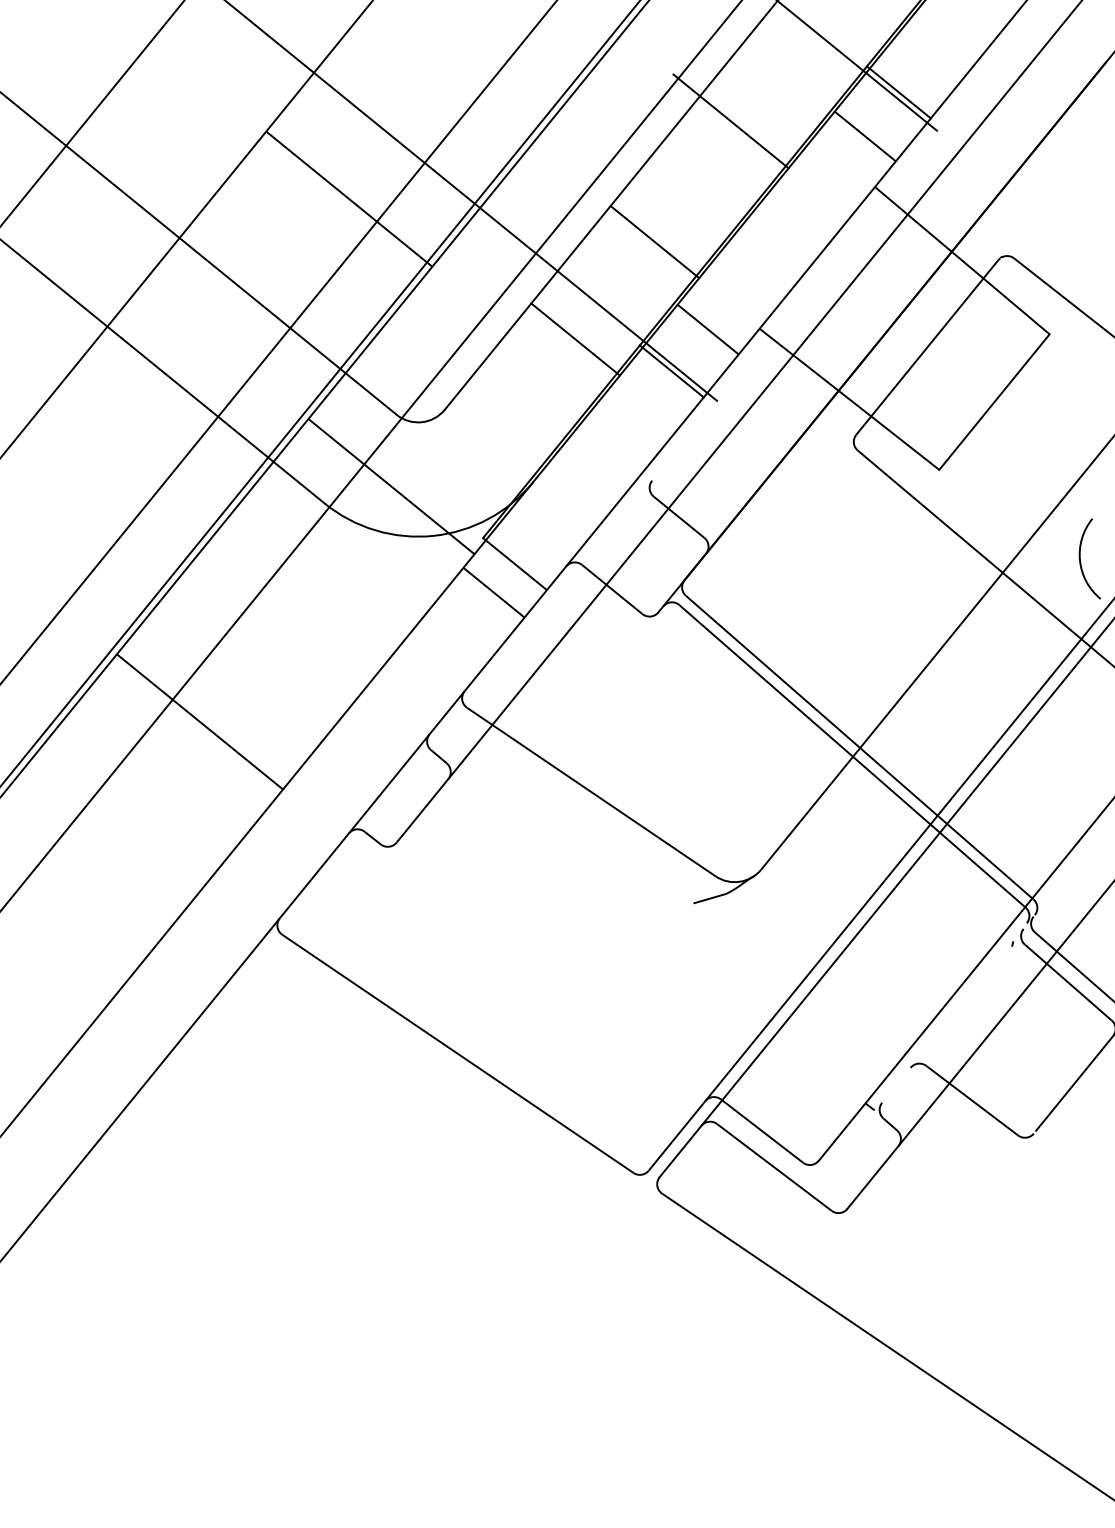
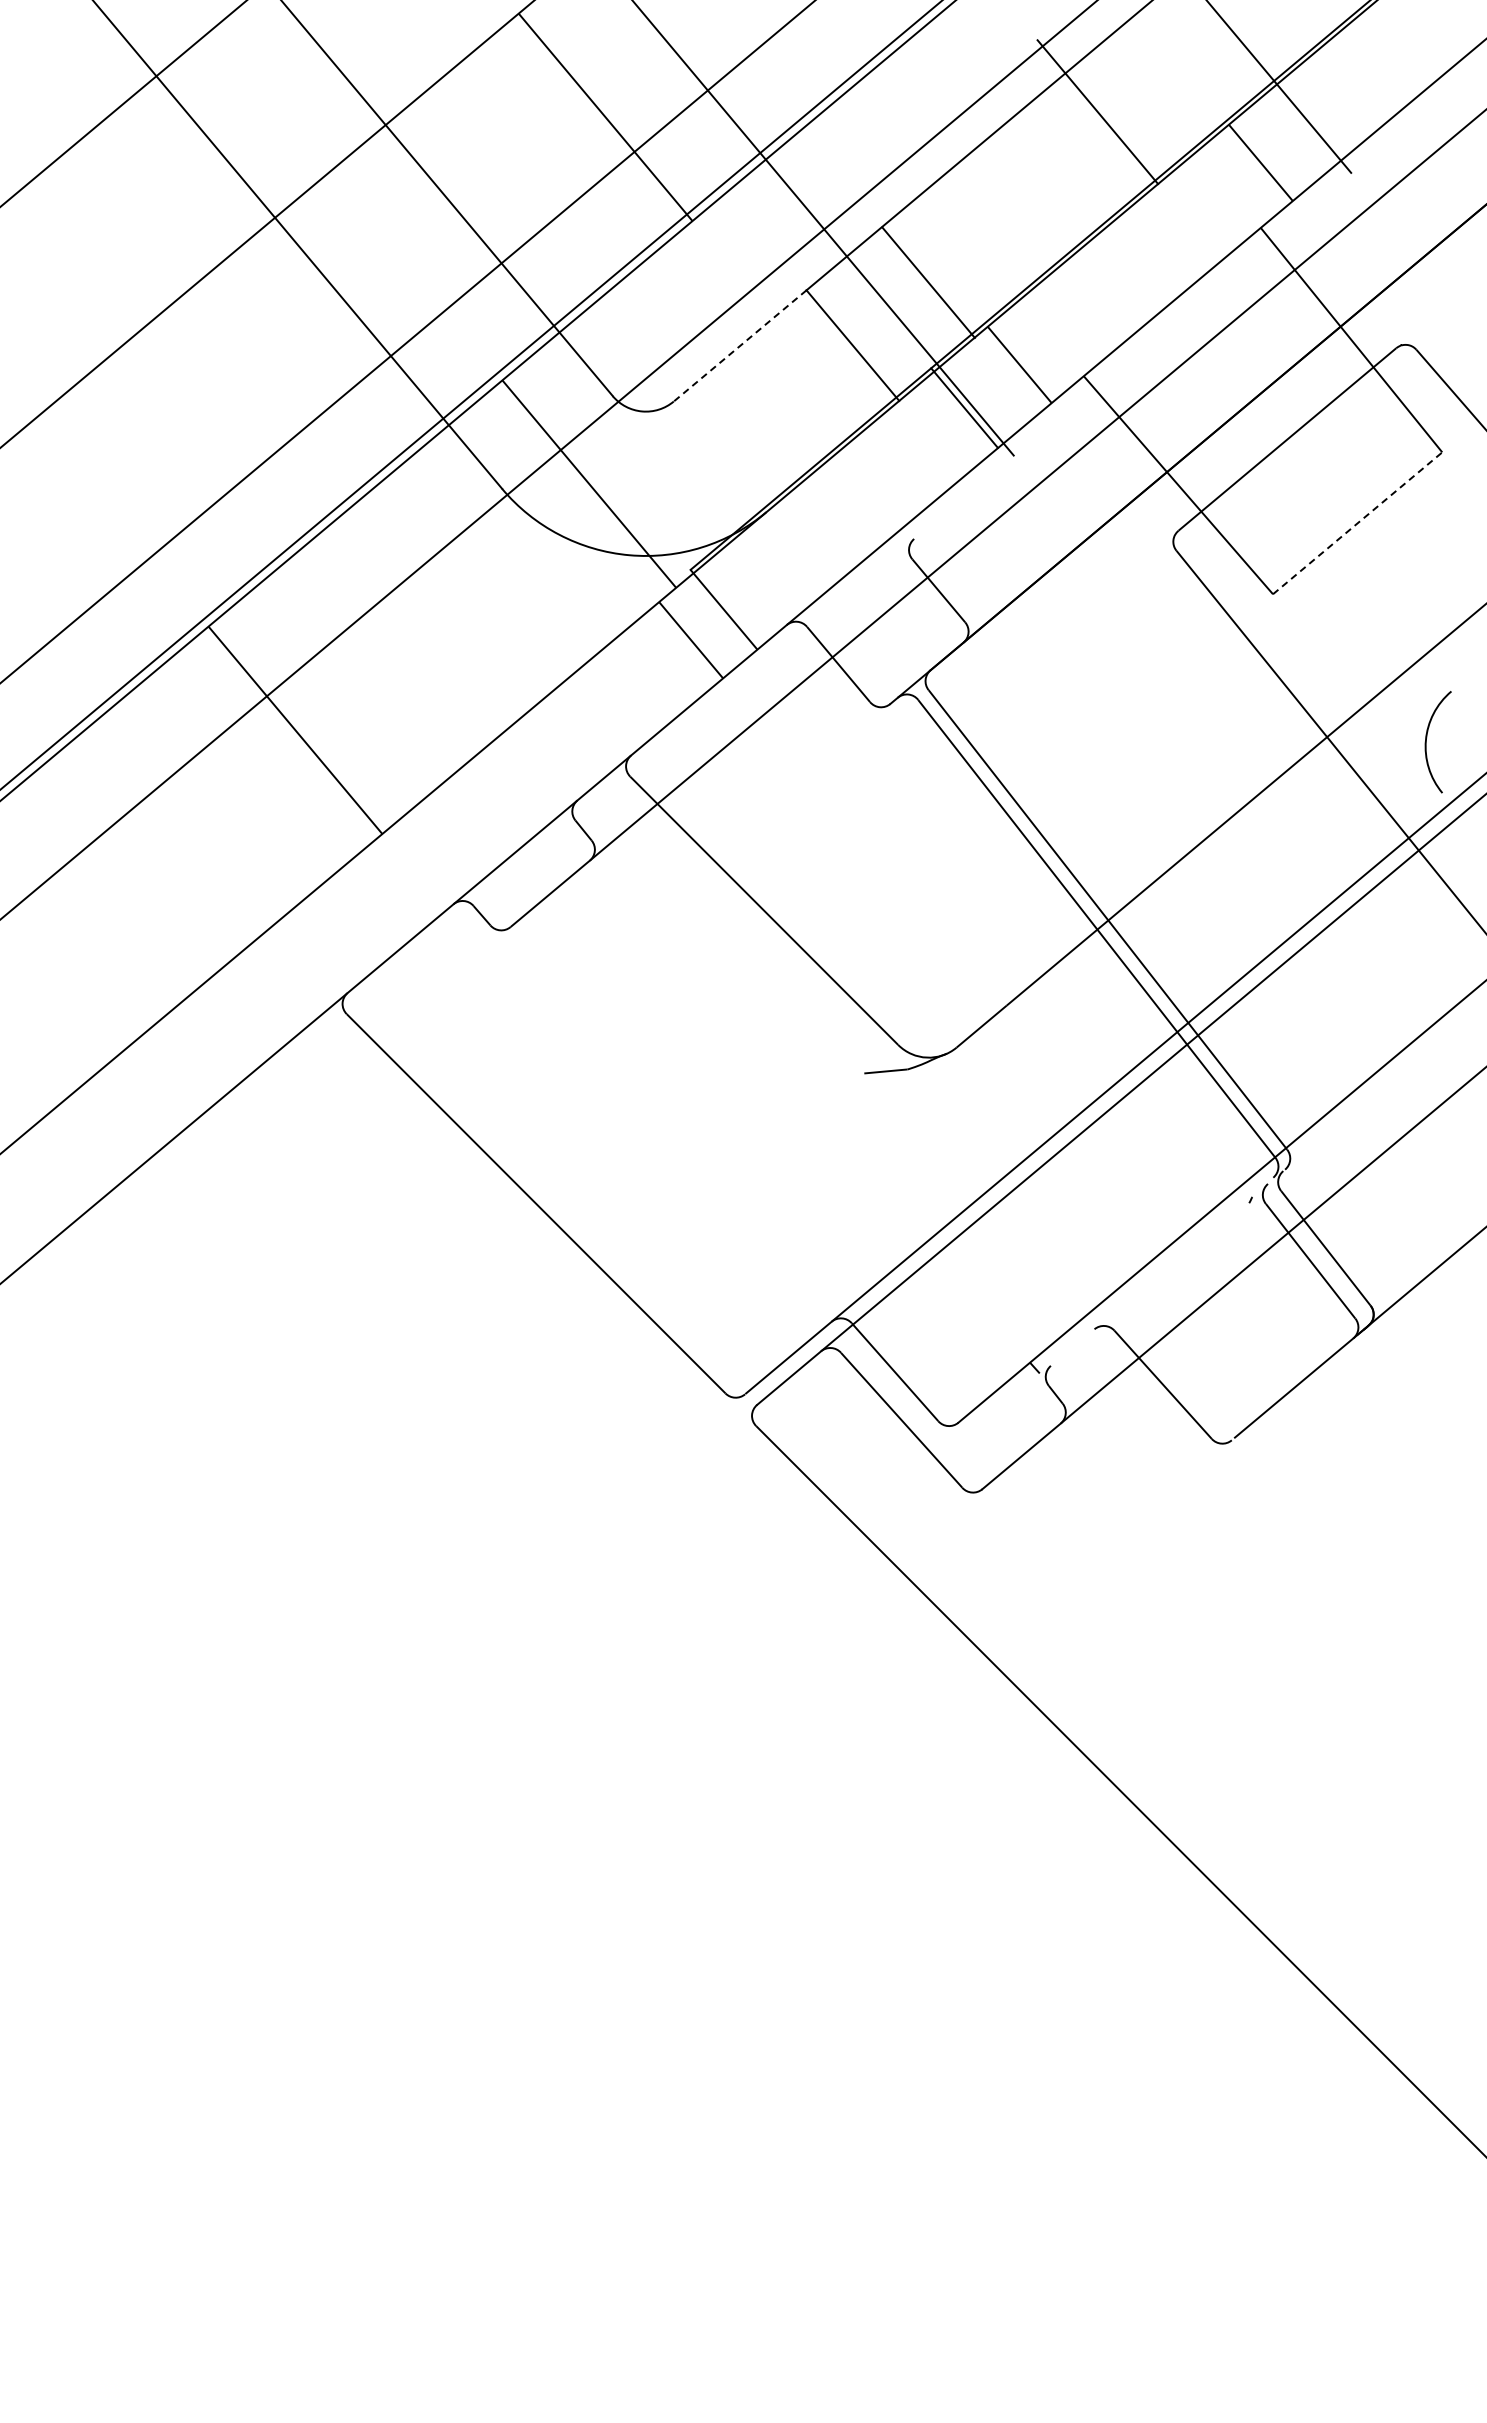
line: (898, 92) -> (1312, 116), removed
line: (654, 241) -> (928, 282), moved
line: (488, 356) -> (740, 345), solid -> dashed
line: (995, 402) -> (1358, 523), solid -> dashed

